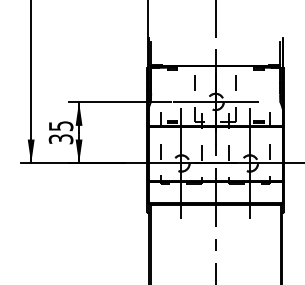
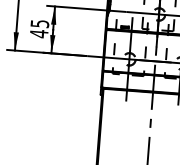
text: (60, 138) -> (38, 33), 35 -> 45

